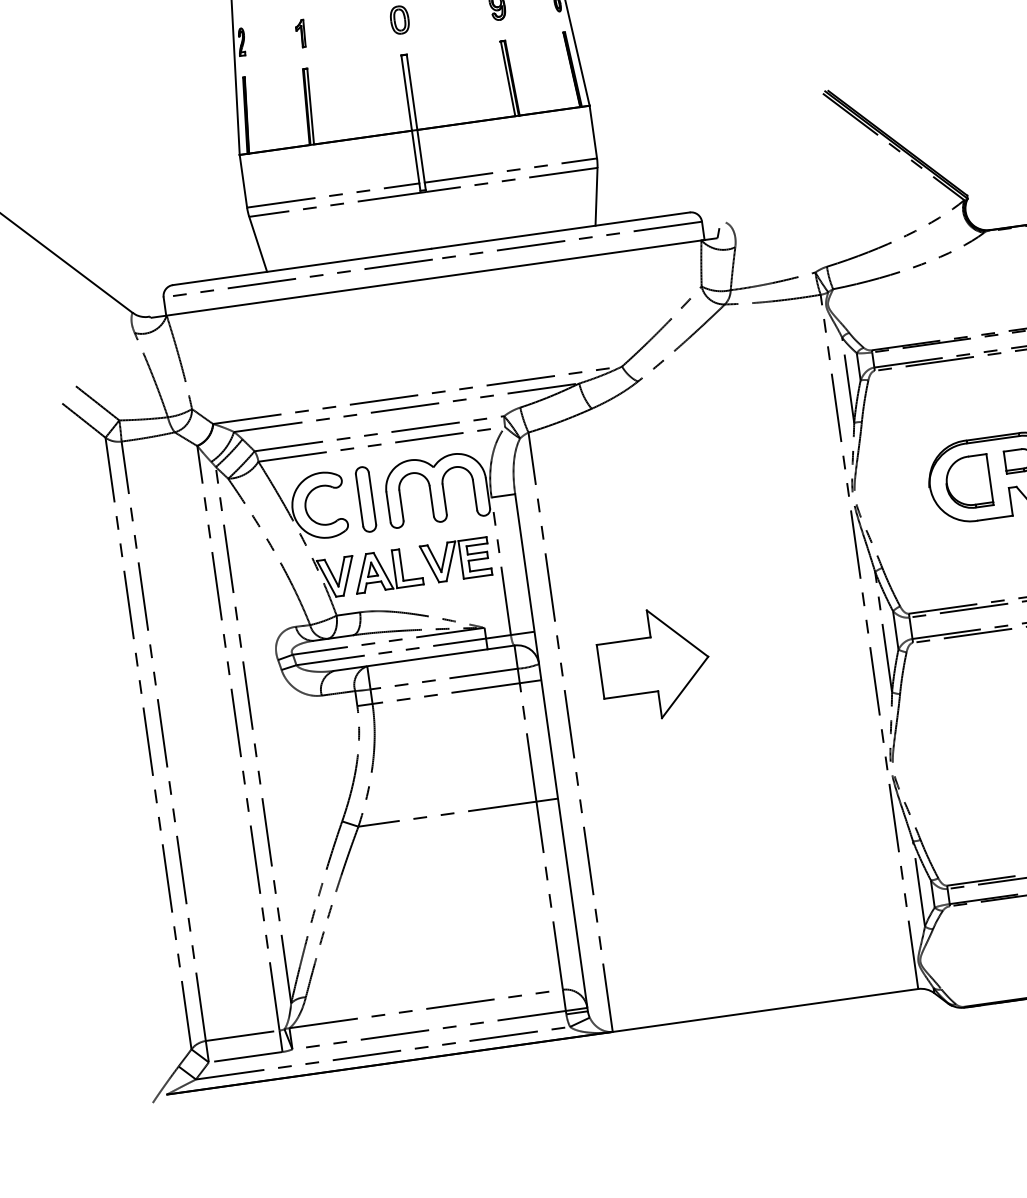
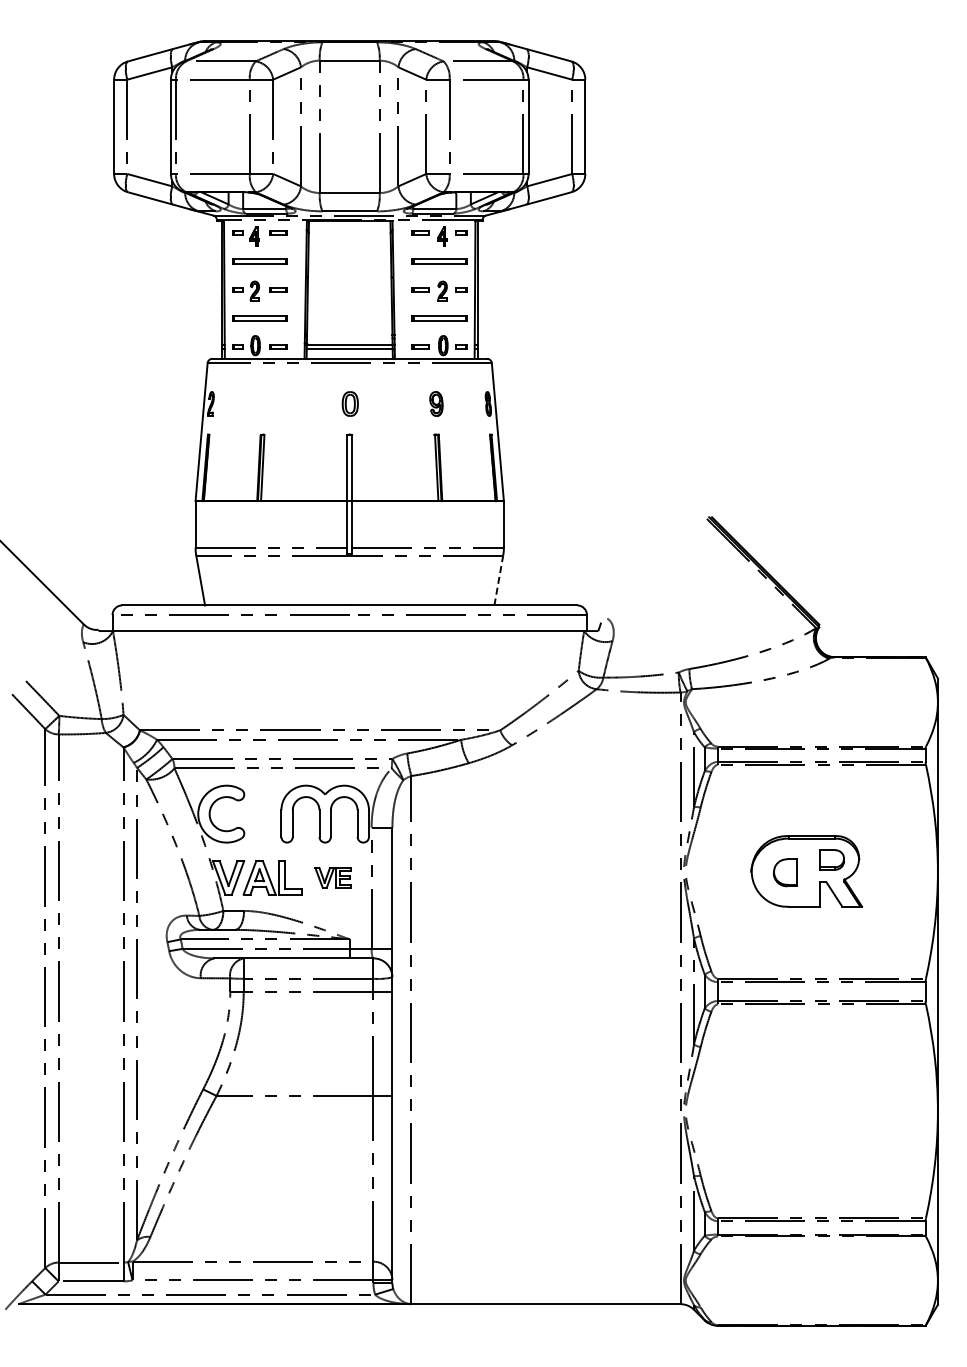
part: (300, 33) -> (262, 403), removed
line: (596, 196) -> (498, 580), solid -> dashed
part: (967, 482) -> (784, 872), size x0.6
part: (365, 498) -> (262, 813), removed
part: (455, 560) -> (332, 877), size x0.6
part: (654, 664) -> (492, 991), removed

